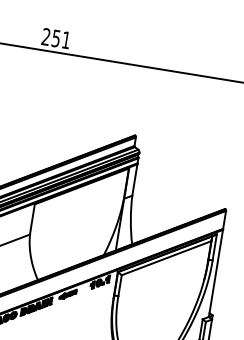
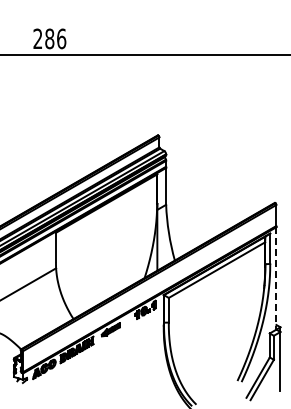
text: (61, 39) -> (55, 38), 251 -> 286
line: (216, 273) -> (276, 278), solid -> dashed

